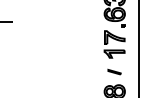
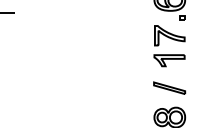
part: (114, 71) -> (169, 86), size x1.67

